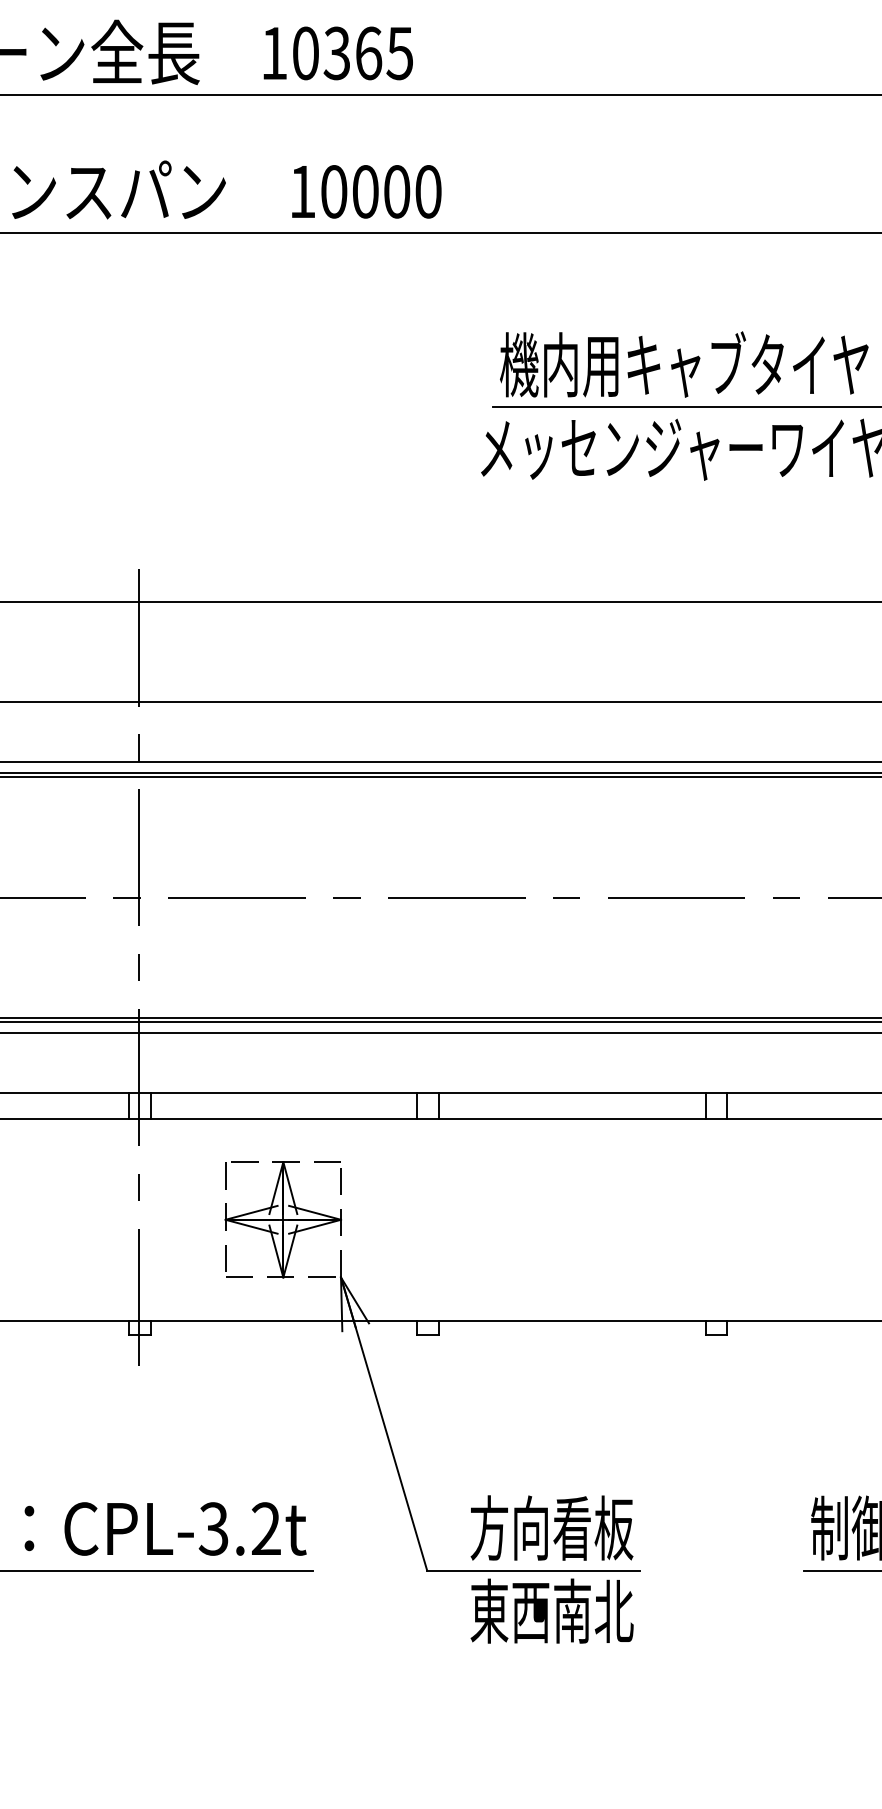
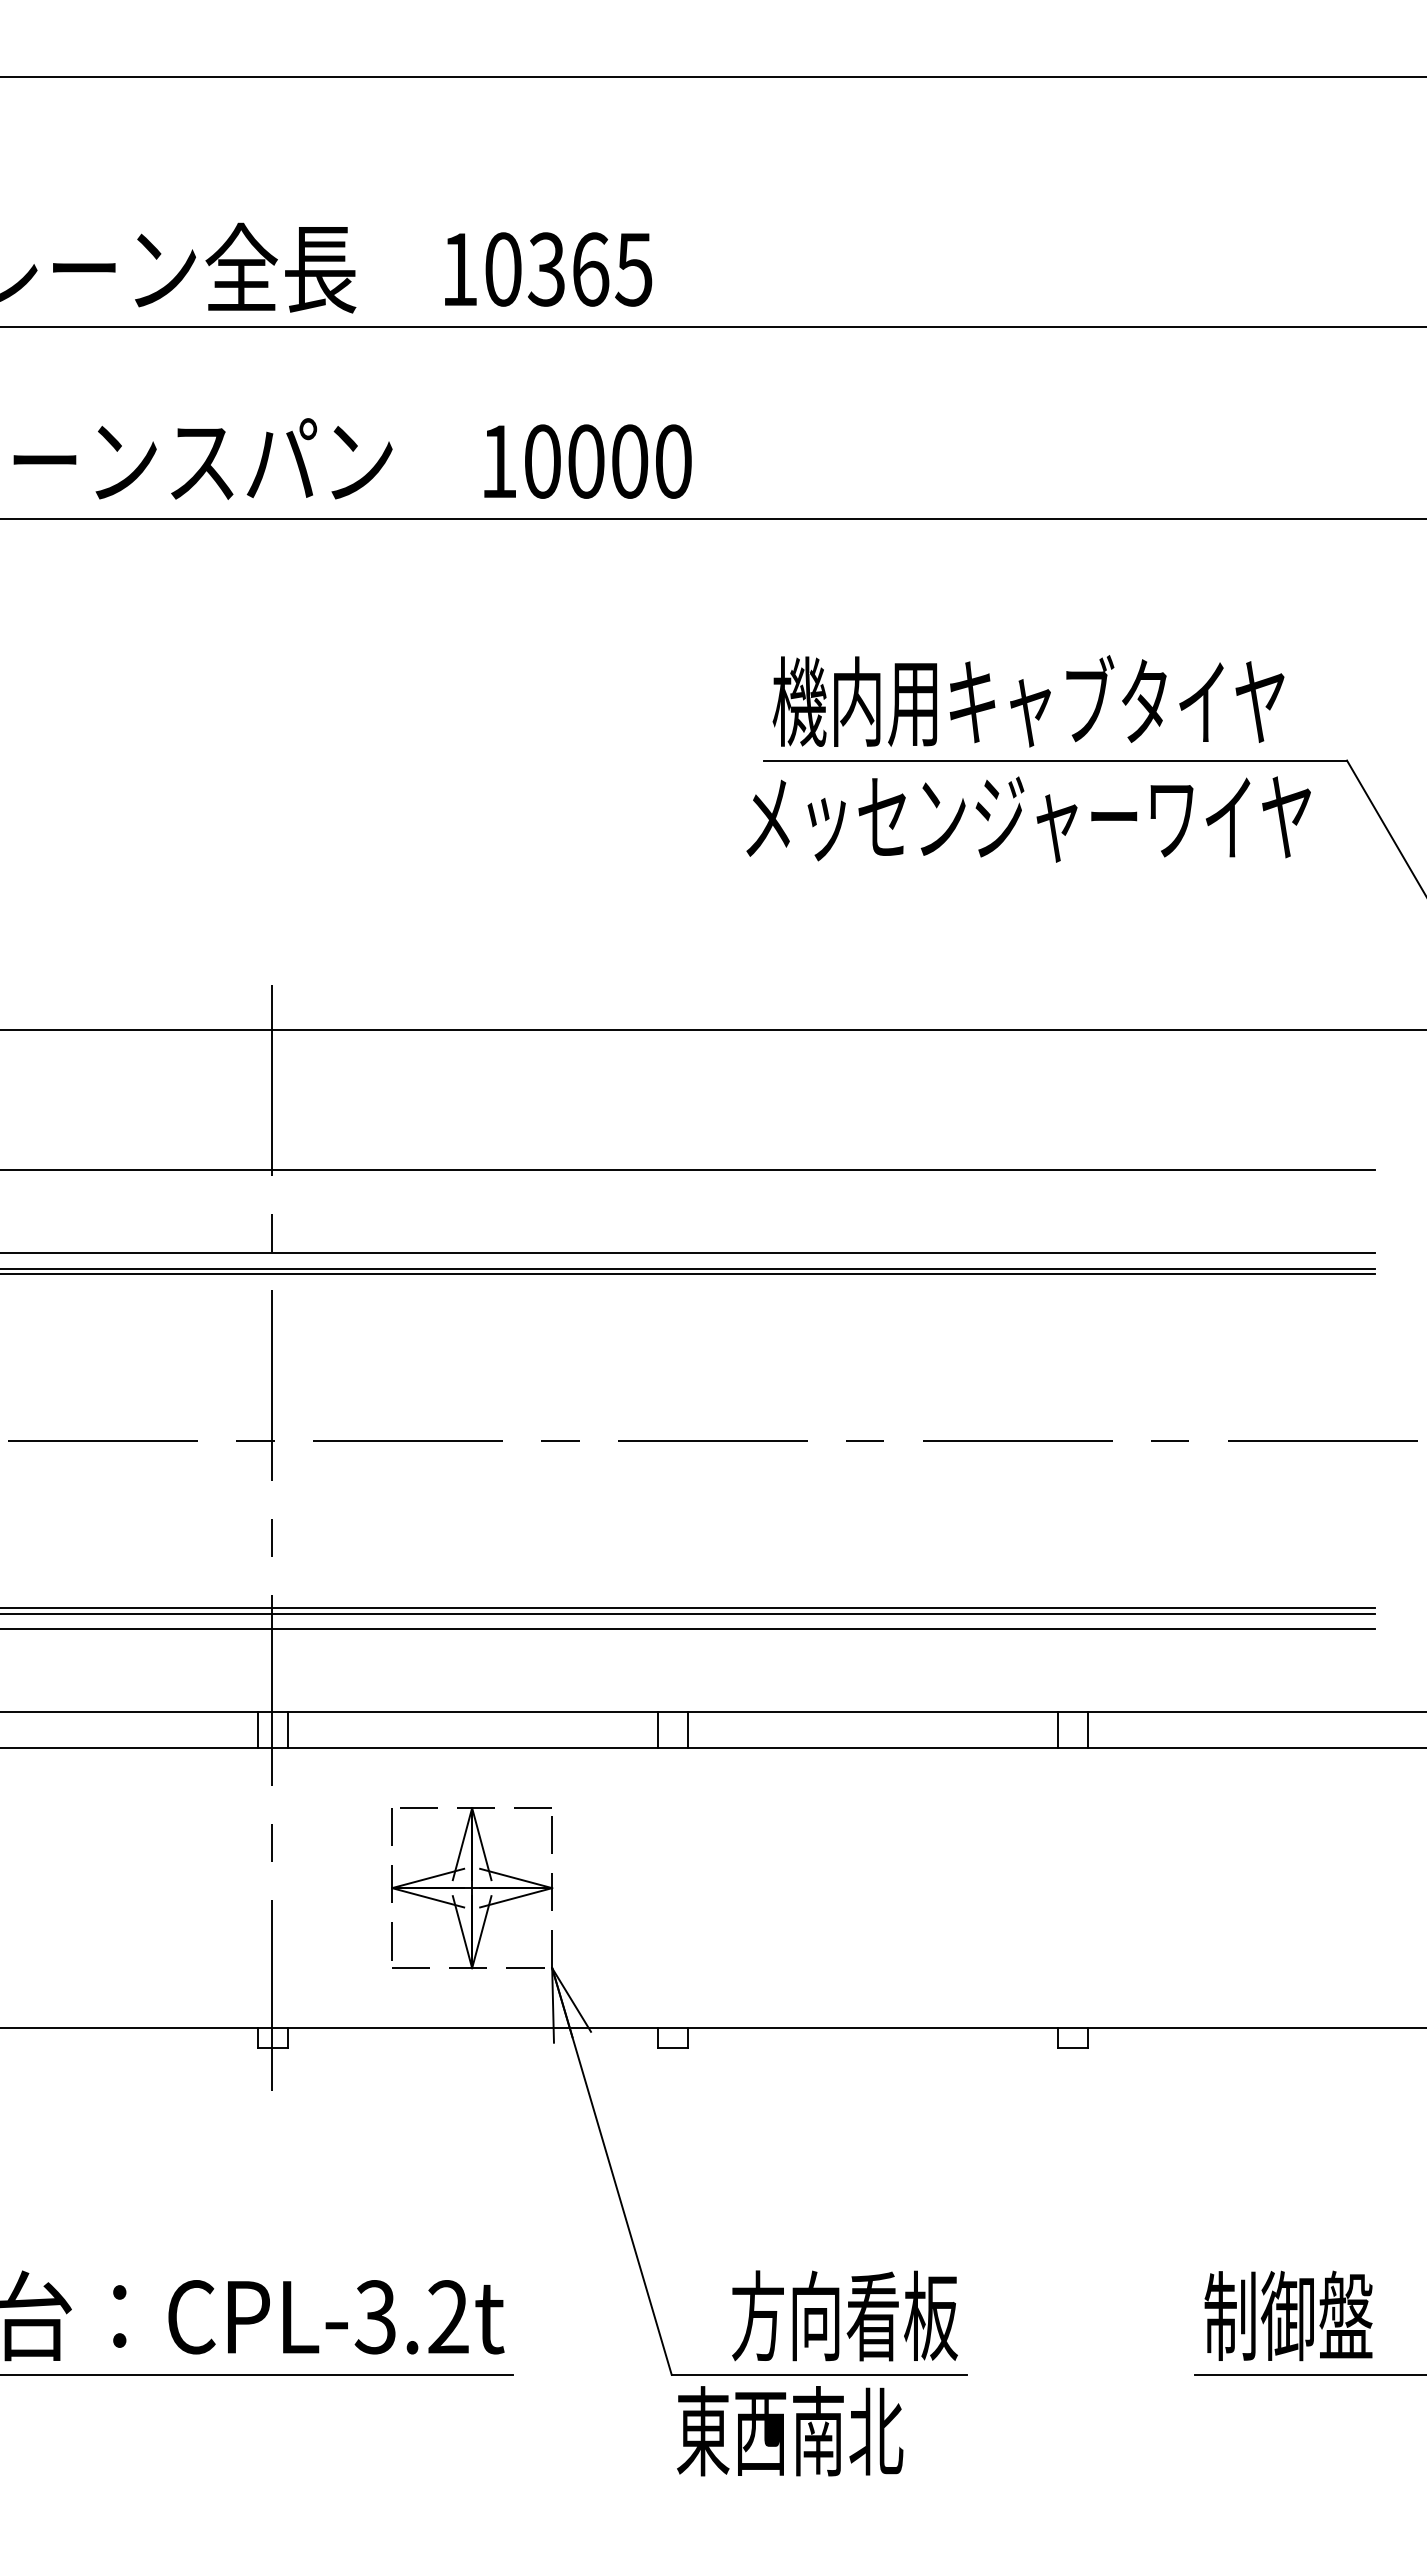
text: (552, 1611) -> (790, 2431), moved

